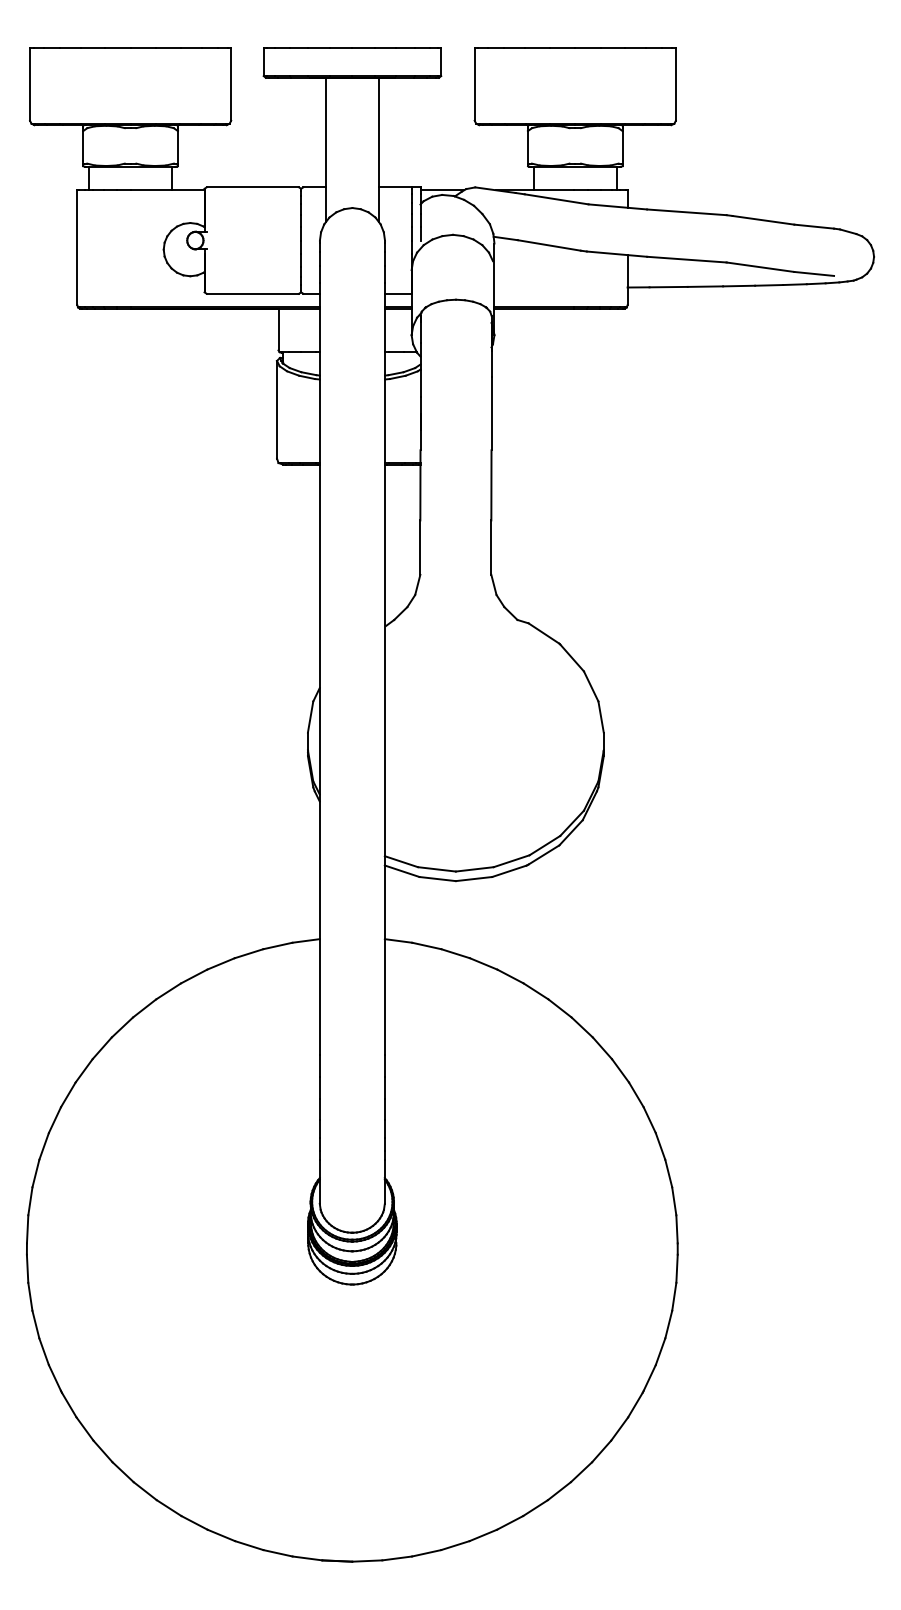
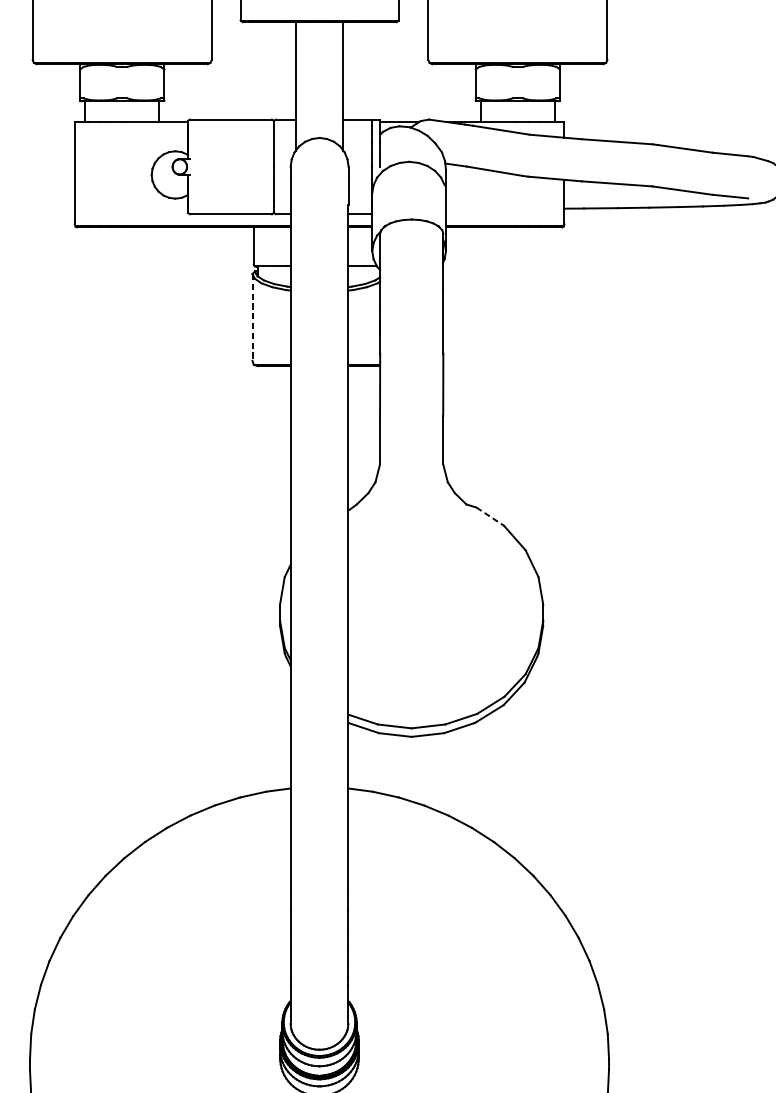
line: (277, 409) -> (252, 317), solid -> dashed
line: (544, 633) -> (490, 516), solid -> dashed

